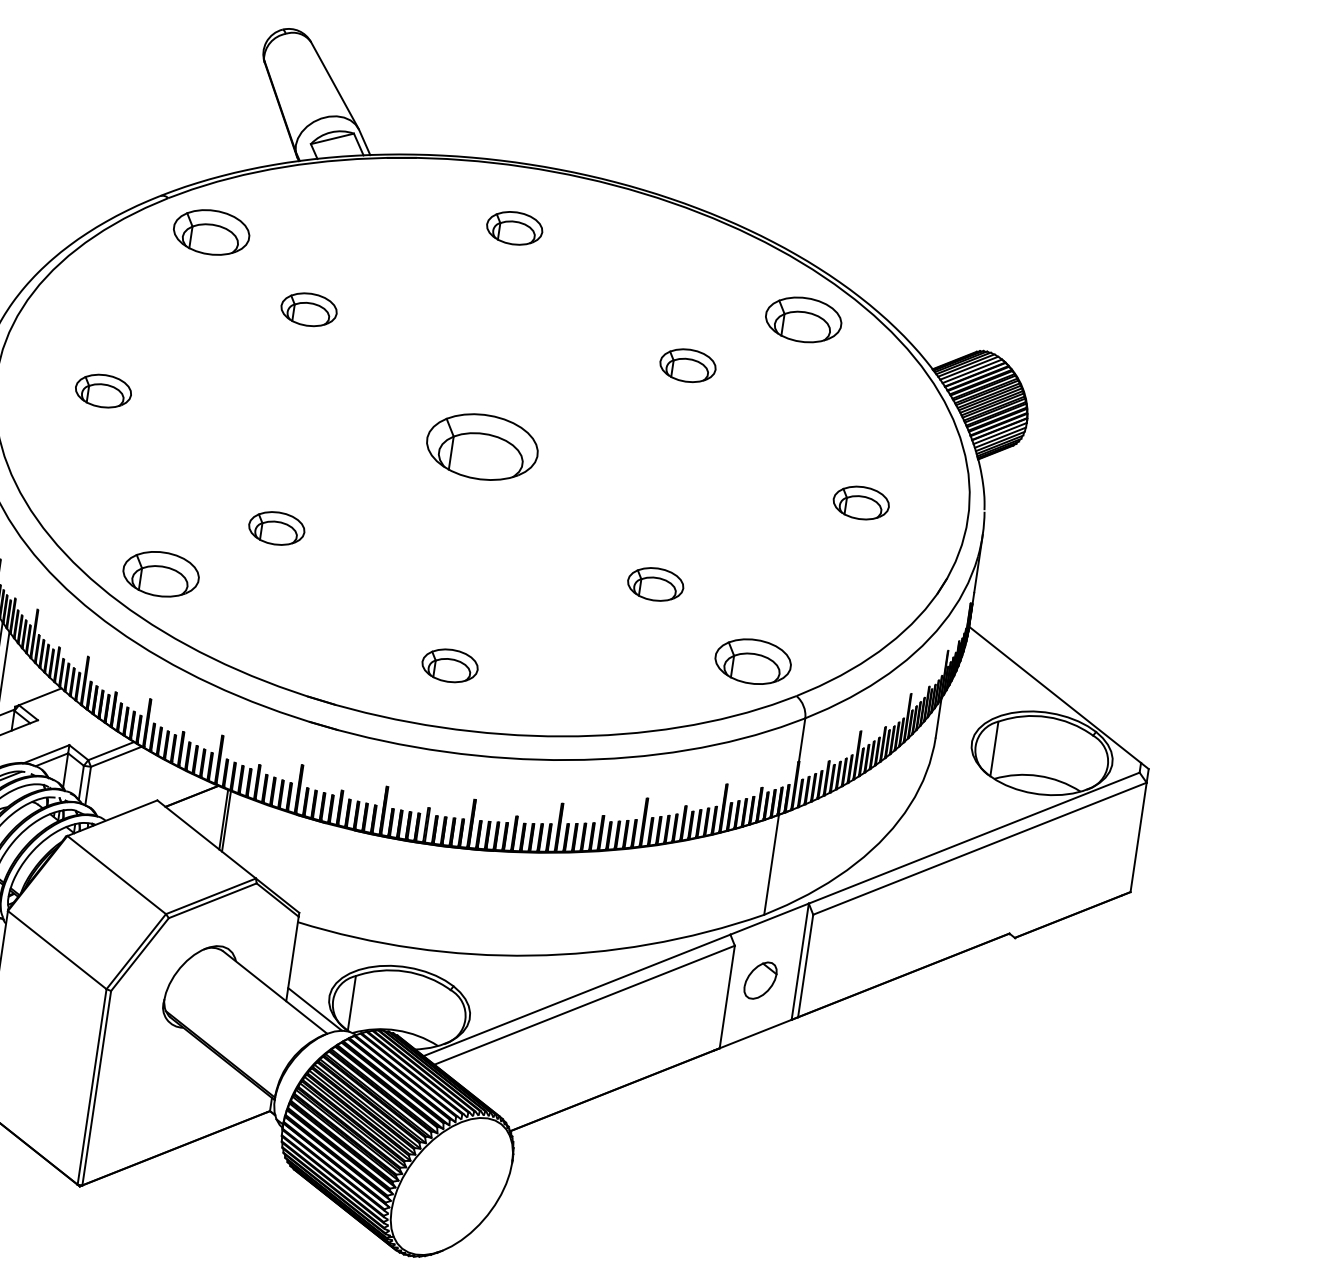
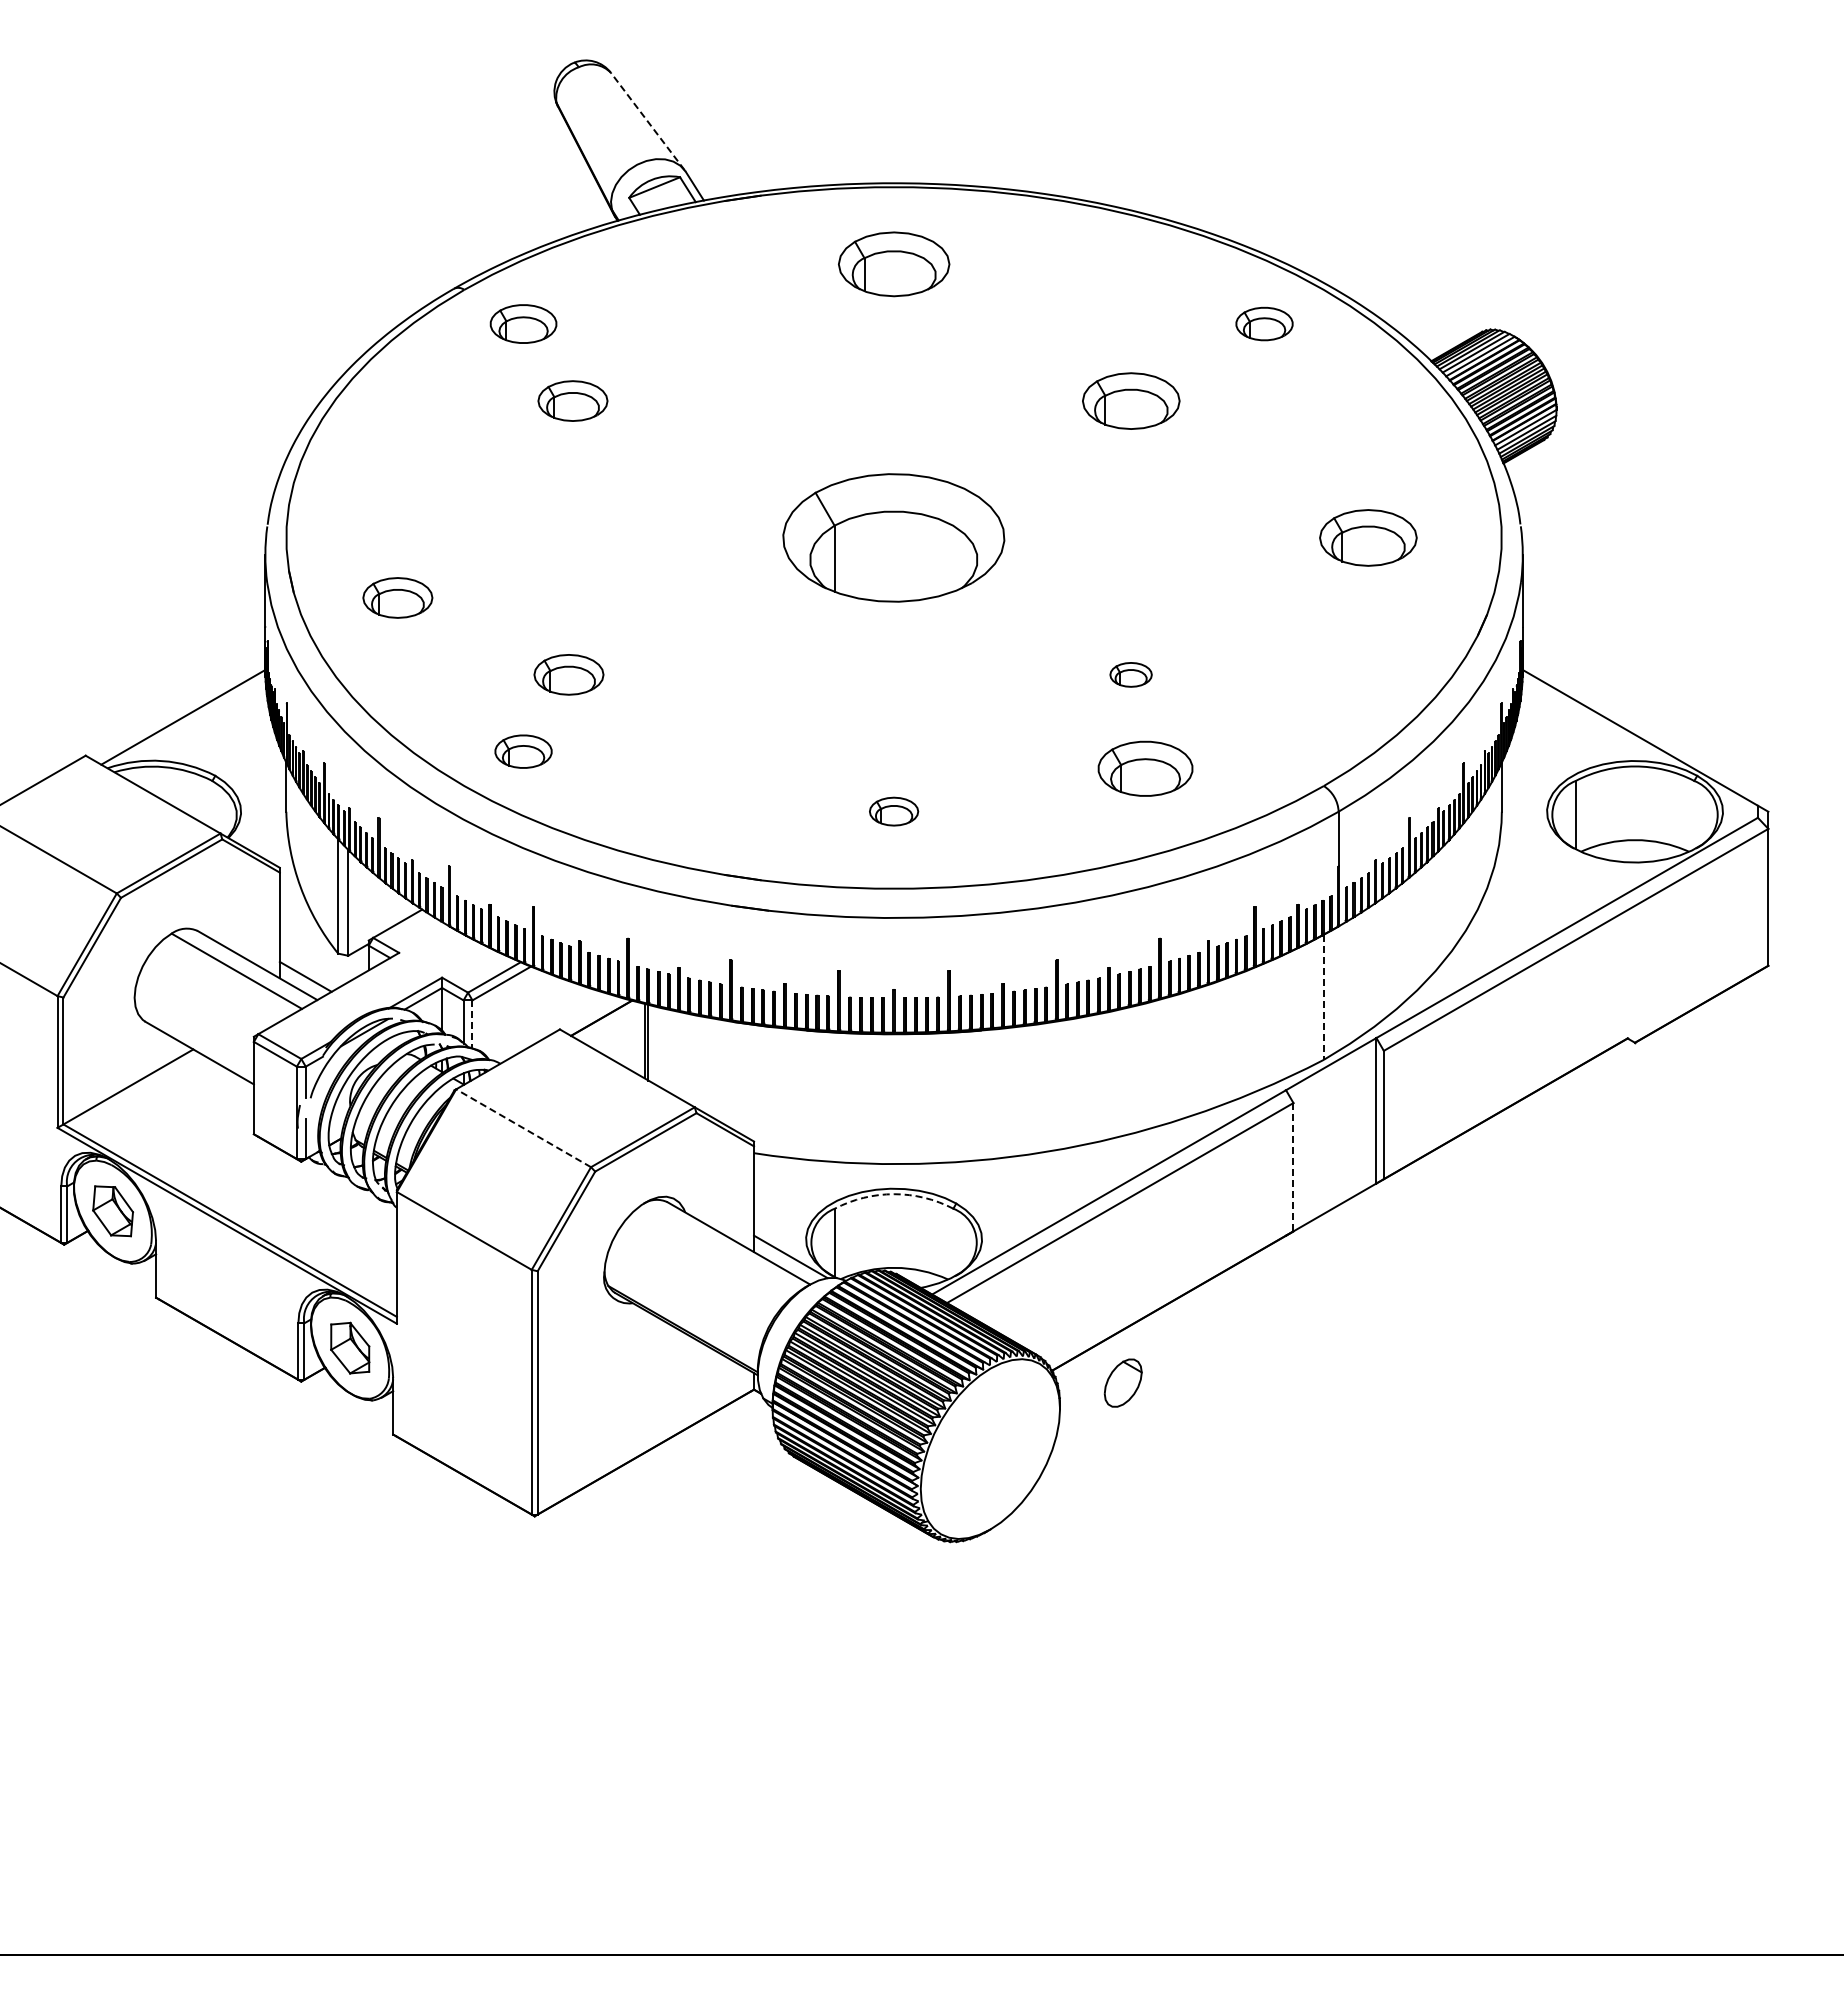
line: (334, 85) -> (647, 121), solid -> dashed
part: (514, 227) -> (893, 263), size x1.6
part: (211, 232) -> (523, 323), size x0.7
part: (308, 309) -> (572, 400), moved
part: (803, 319) -> (1264, 323), size x0.6
part: (687, 365) -> (1130, 400), size x1.4
part: (103, 390) -> (397, 597), moved
part: (482, 446) -> (894, 537), size x1.6
part: (860, 502) -> (1367, 537), size x1.4
part: (276, 528) -> (568, 674), moved
part: (161, 574) -> (523, 751), size x0.6
part: (655, 584) -> (1130, 674), size x0.6
part: (753, 661) -> (1145, 768), moved
part: (449, 665) -> (893, 811), size x0.7
line: (88, 786) -> (472, 1024), solid -> dashed
line: (771, 864) -> (1323, 997), solid -> dashed
line: (116, 875) -> (523, 1128), solid -> dashed
arc: (405, 971) -> (894, 1194), solid -> dashed
part: (760, 980) -> (1122, 1382), moved
line: (727, 997) -> (1293, 1167), solid -> dashed

